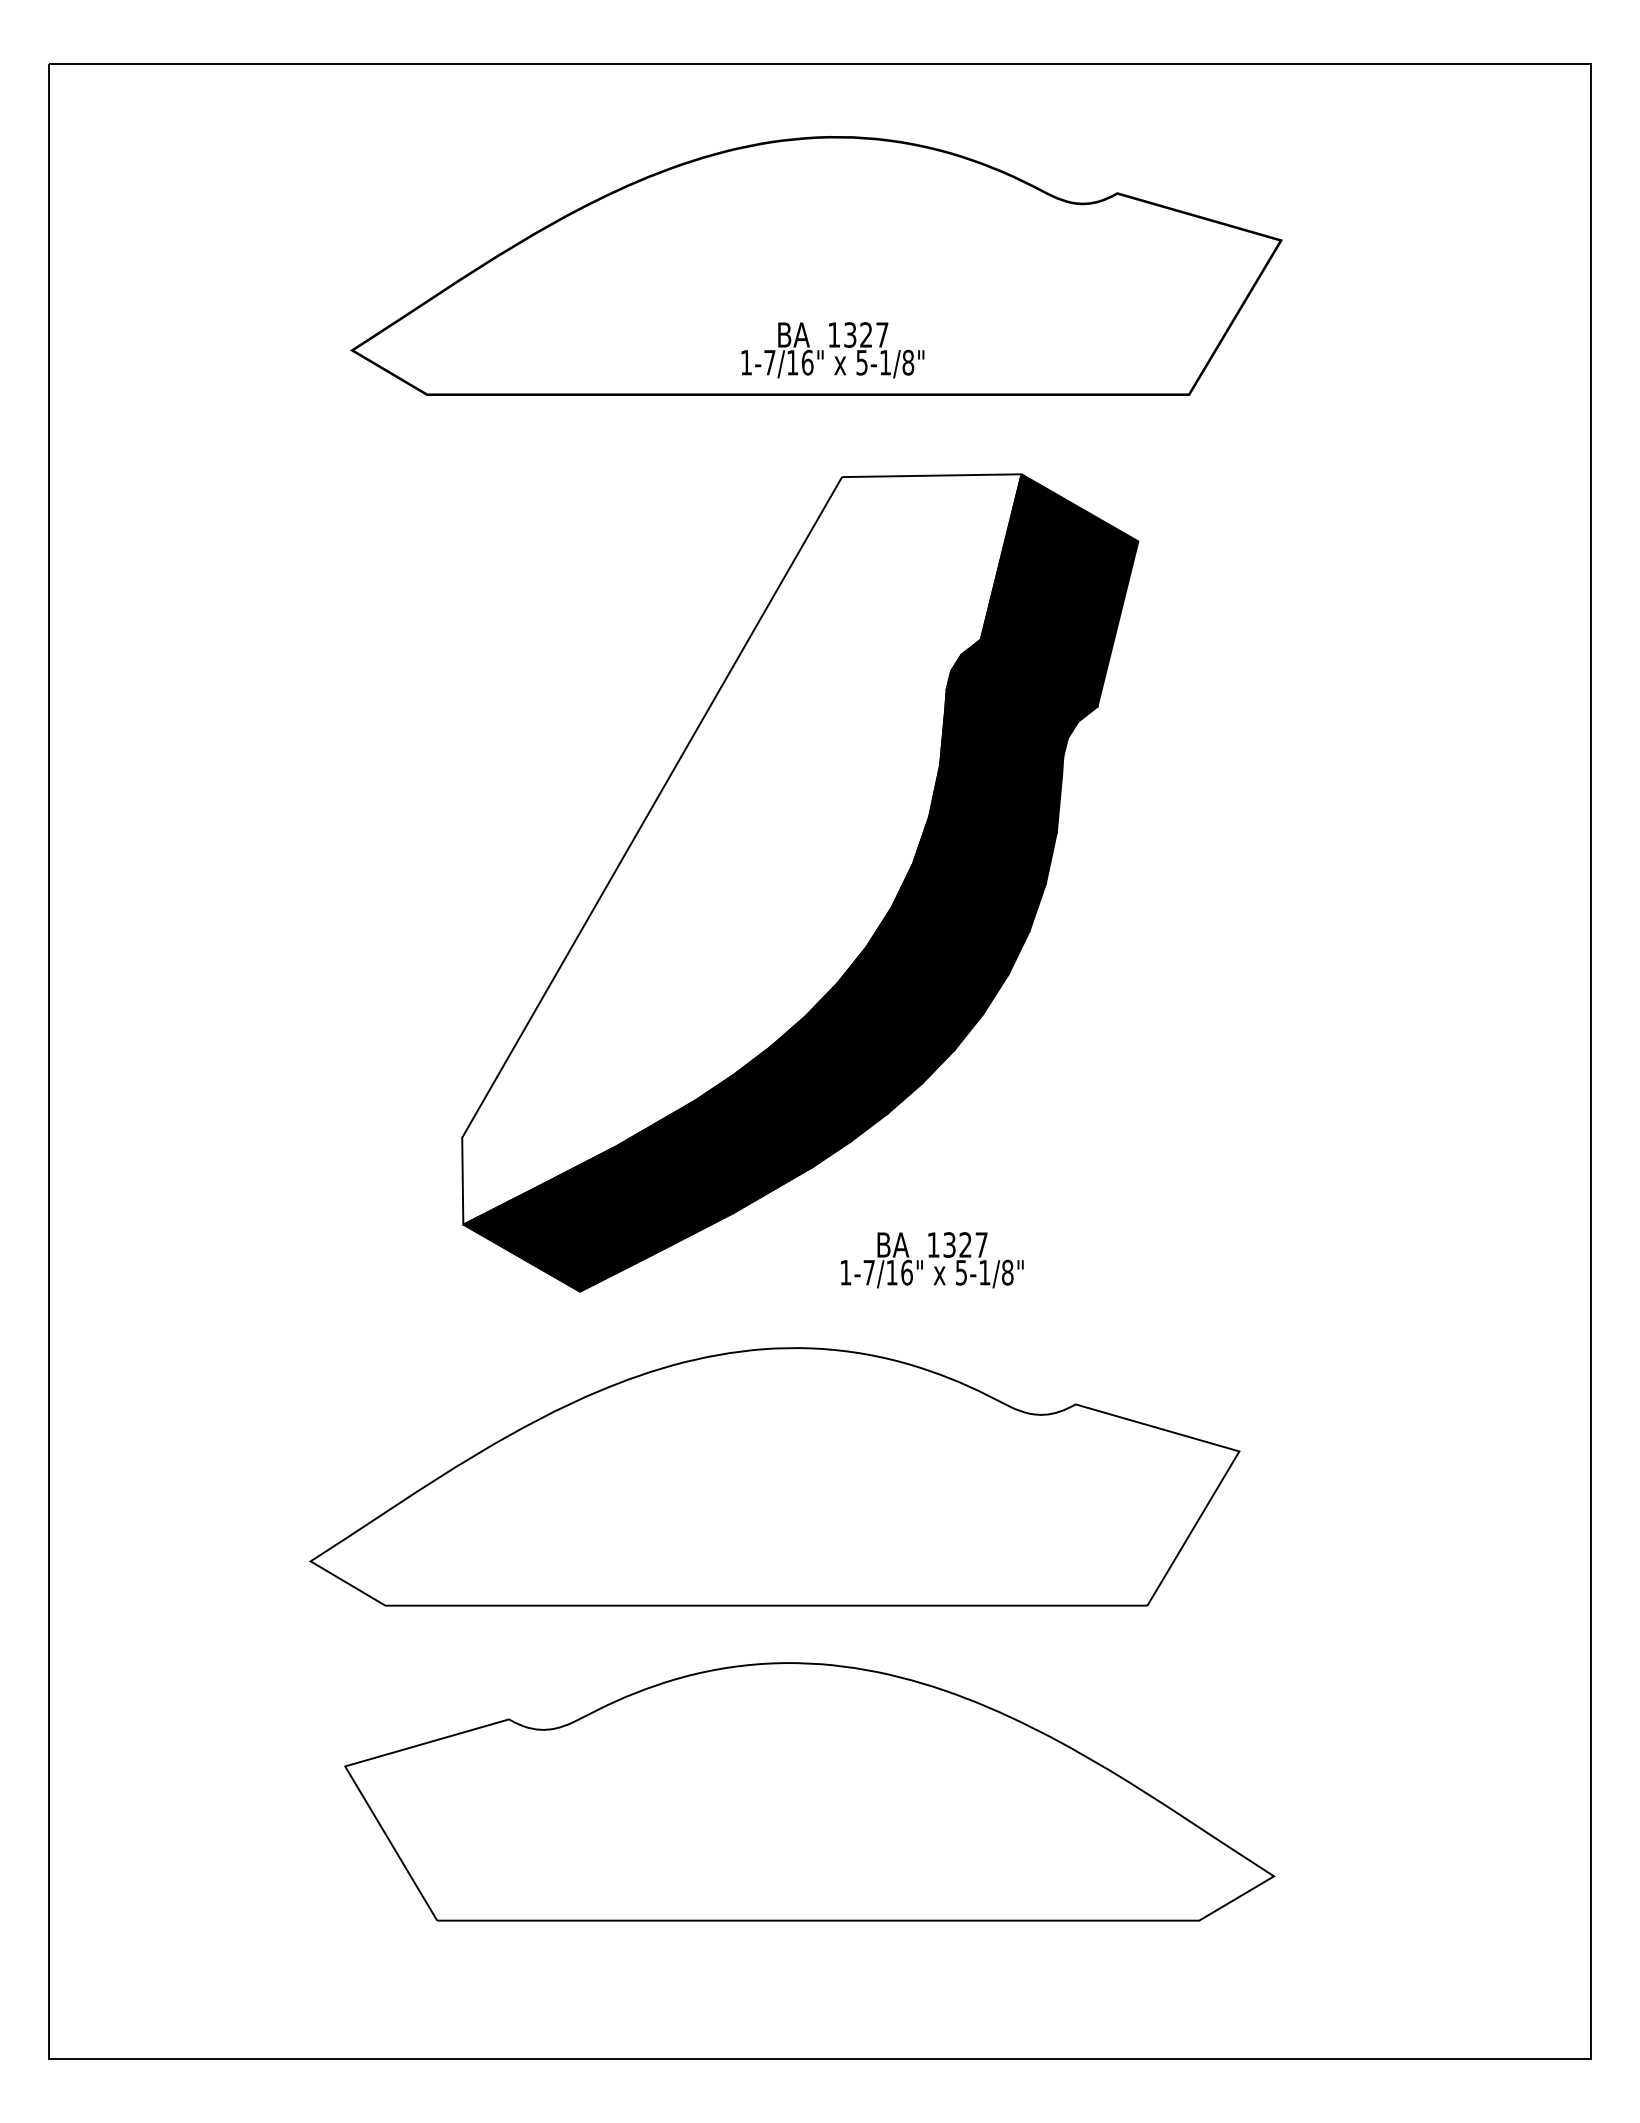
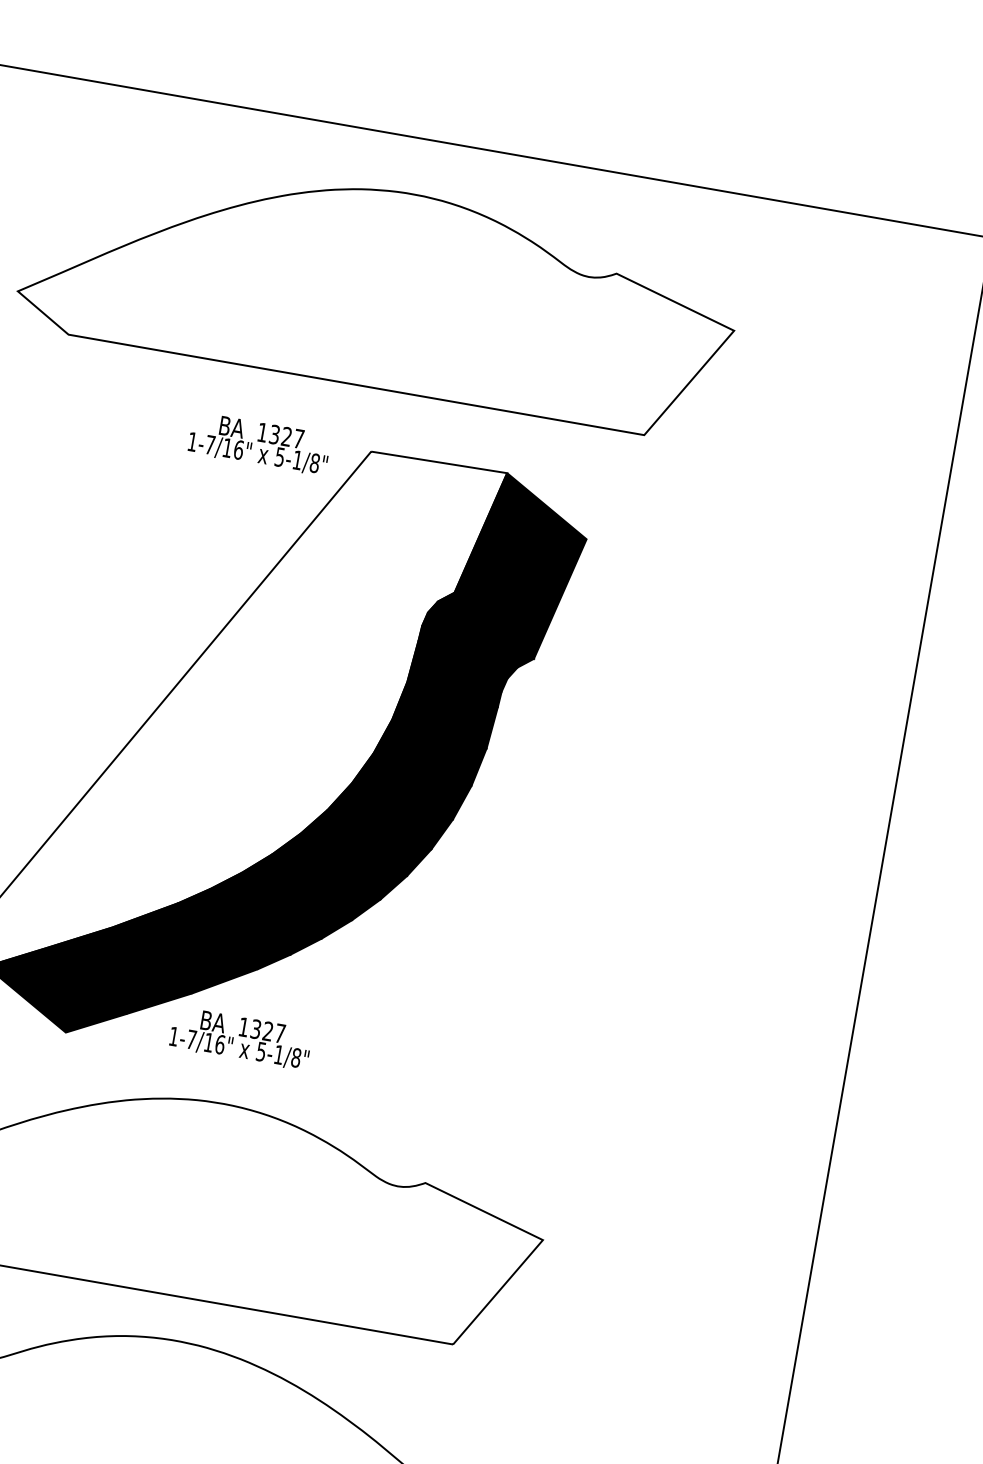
text: (832, 350) -> (259, 444), moved
text: (932, 1260) -> (241, 1038), moved

